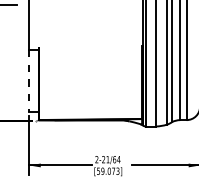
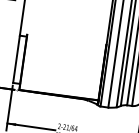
line: (29, 81) -> (16, 59), dashed -> solid

